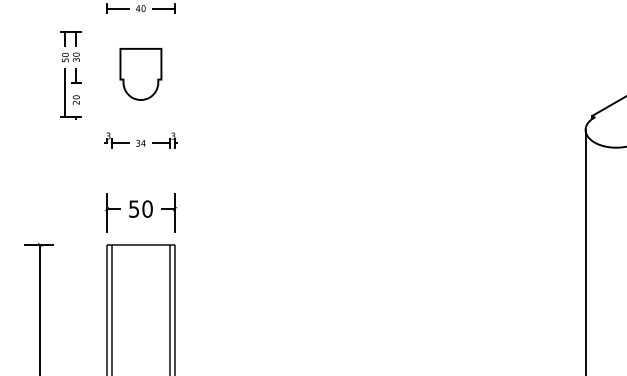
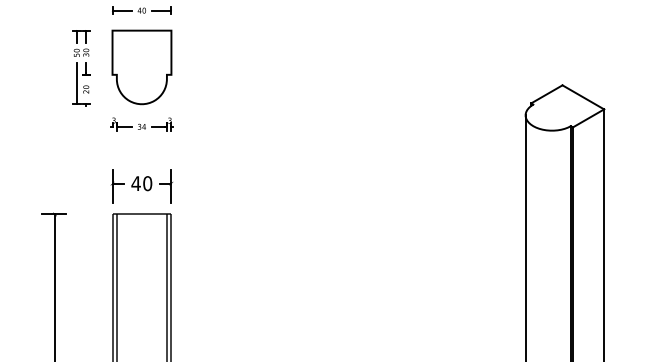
part: (140, 74) -> (141, 67), size x1.67
text: (133, 208) -> (135, 183), 50 -> 40

